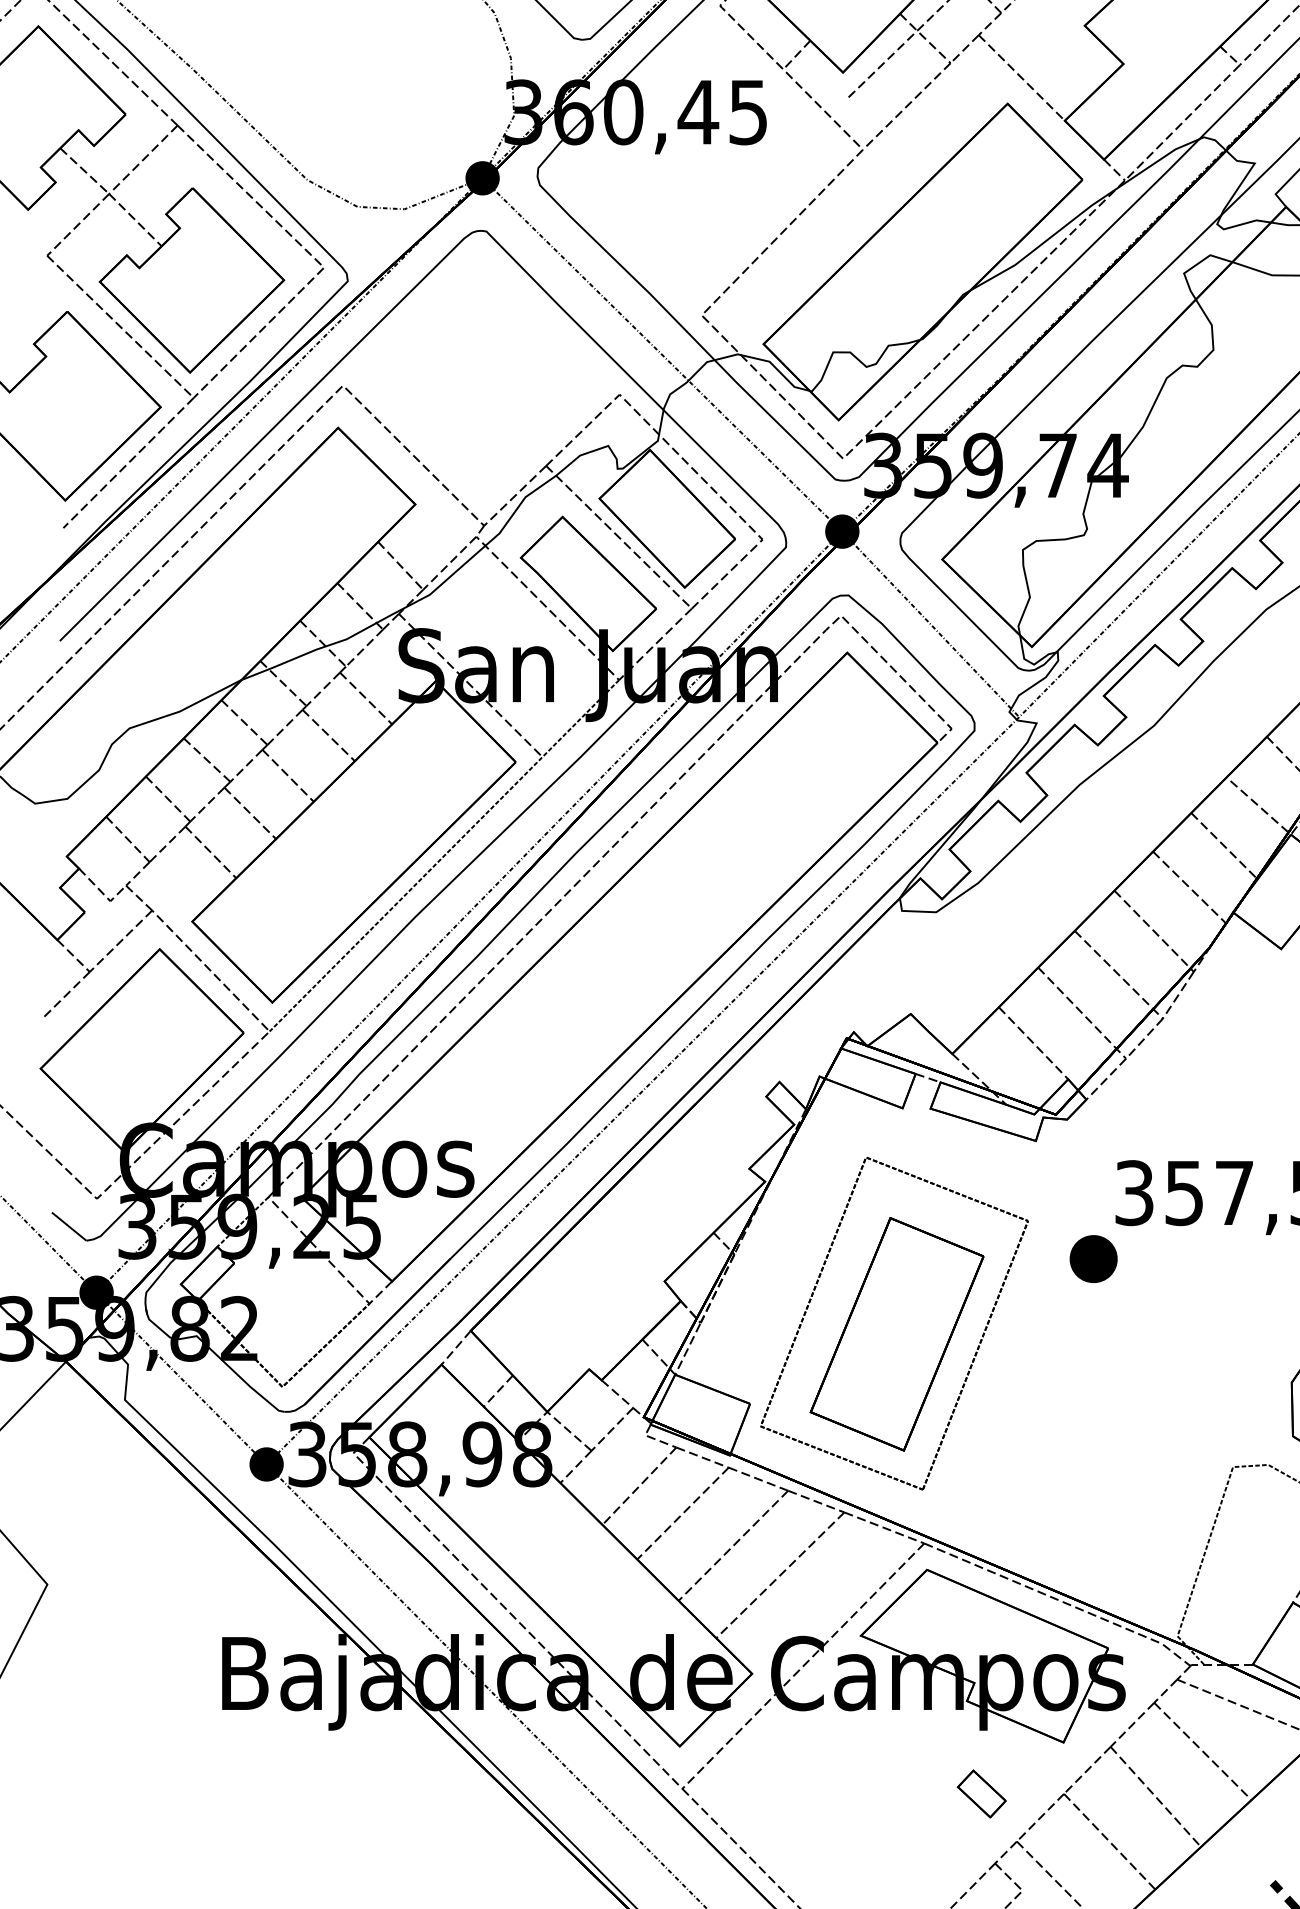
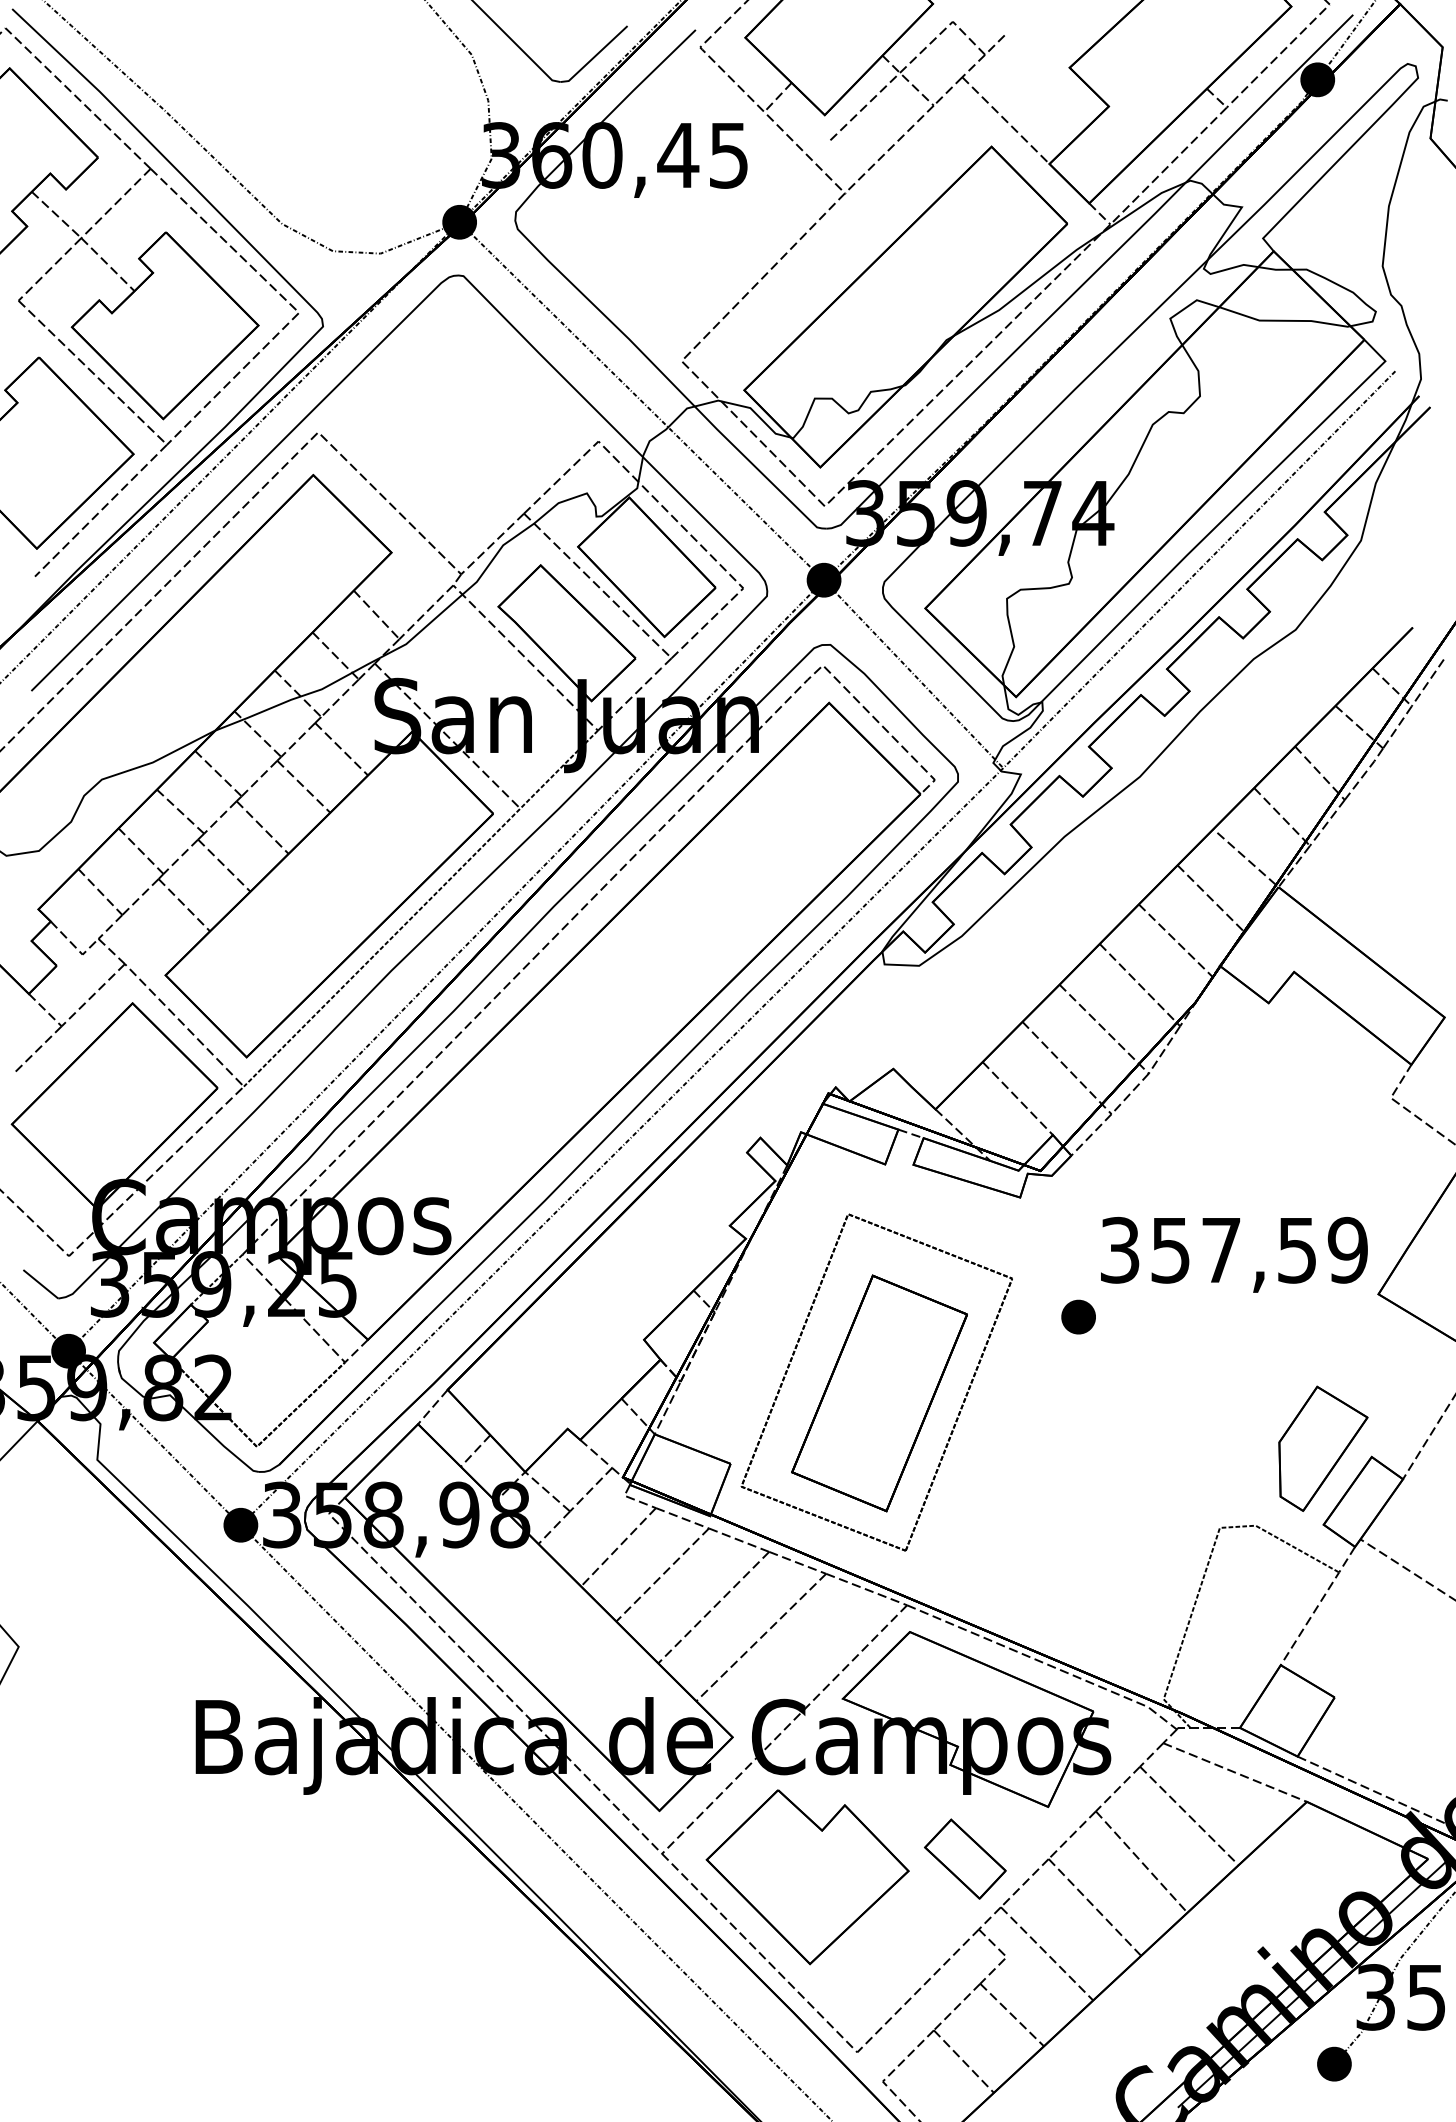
part: (1093, 1258) -> (1078, 1316), size x0.71
part: (981, 1793) -> (965, 1858), size x1.67
part: (825, 1812) -> (807, 1877), added

